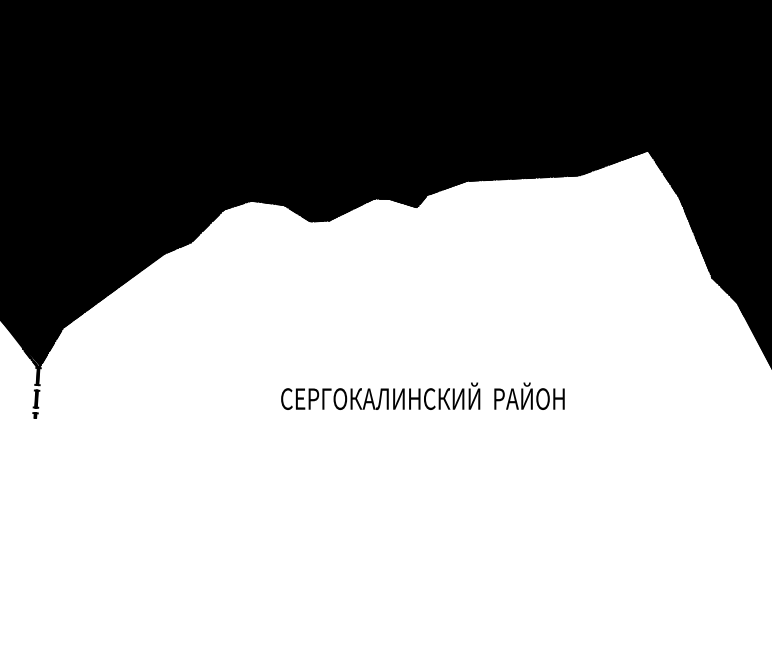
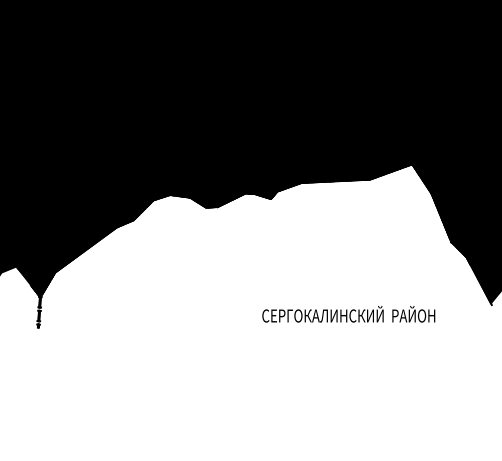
text: (422, 396) -> (348, 314), moved

